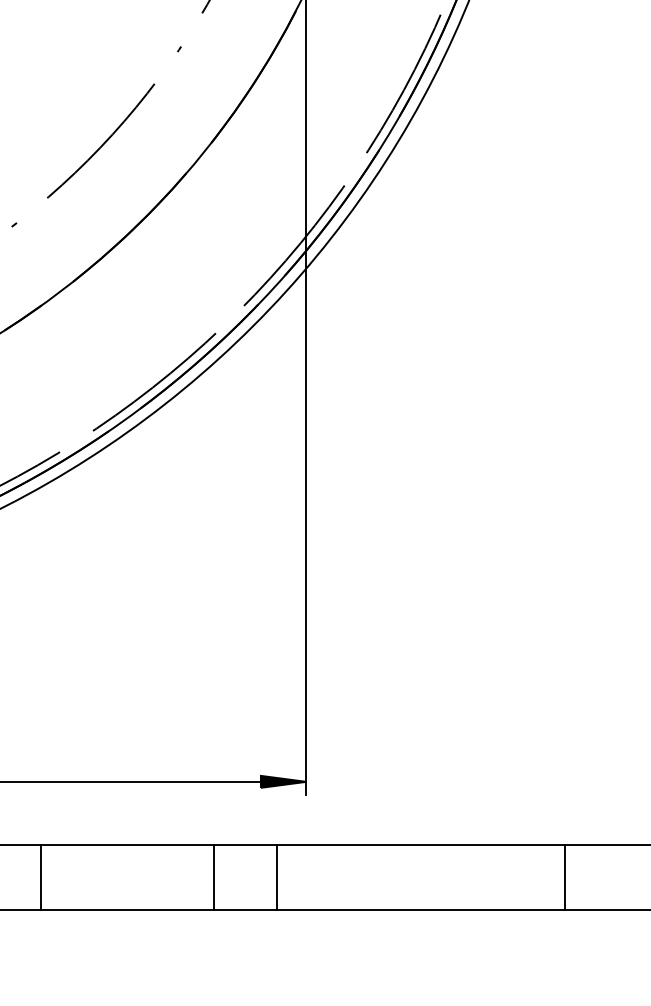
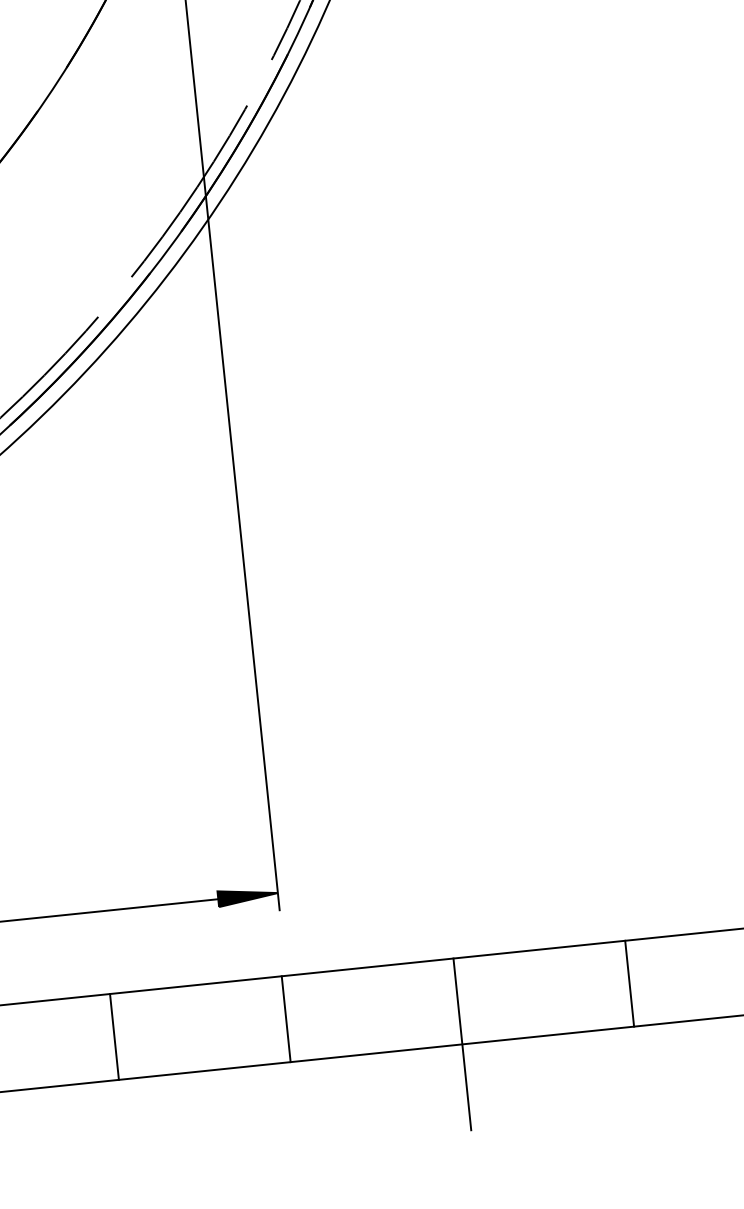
line: (213, 877) -> (113, 1036), moved
line: (276, 877) -> (285, 1019), moved
line: (433, 909) -> (461, 1043), added

